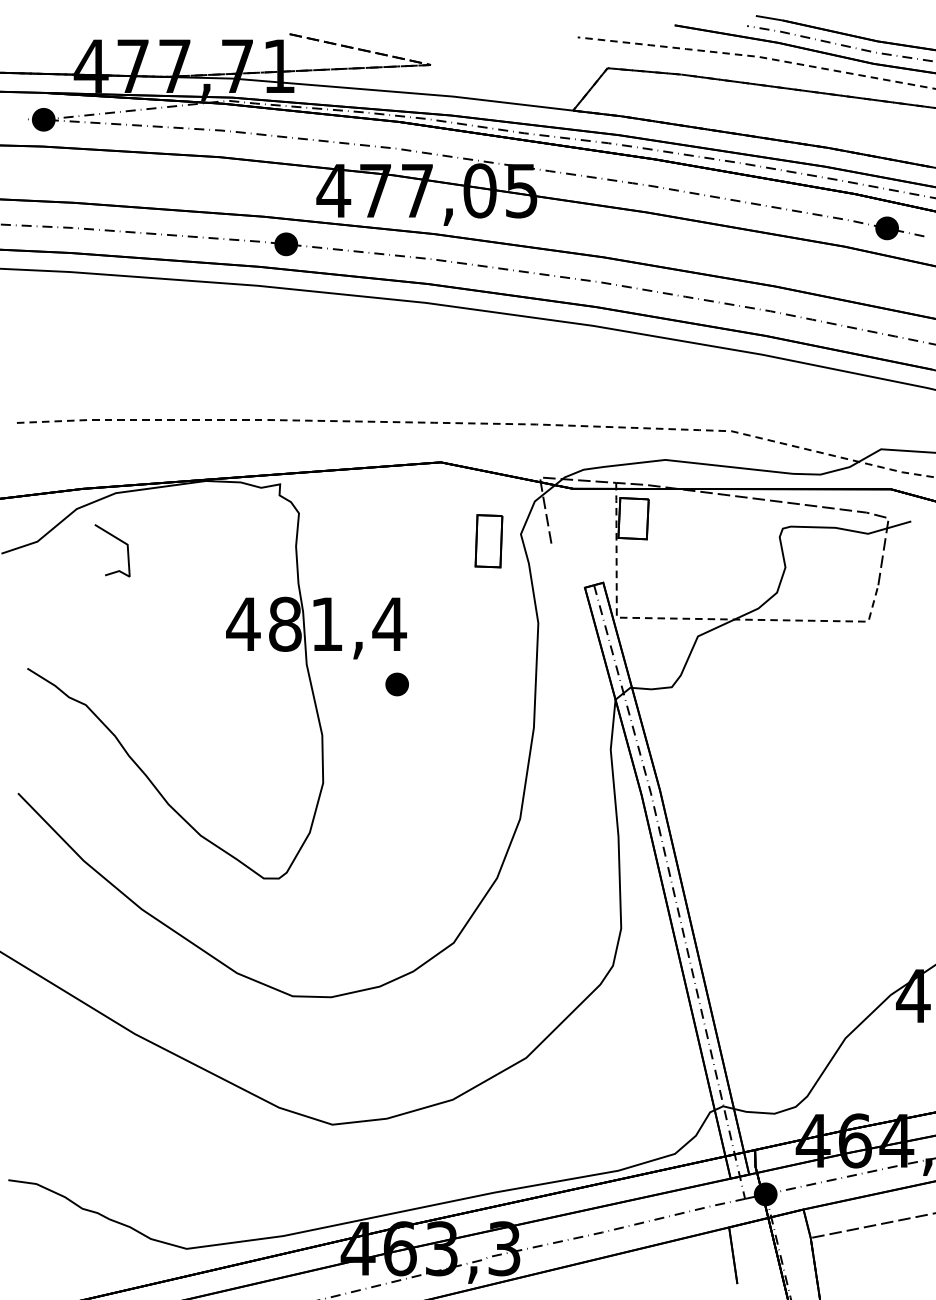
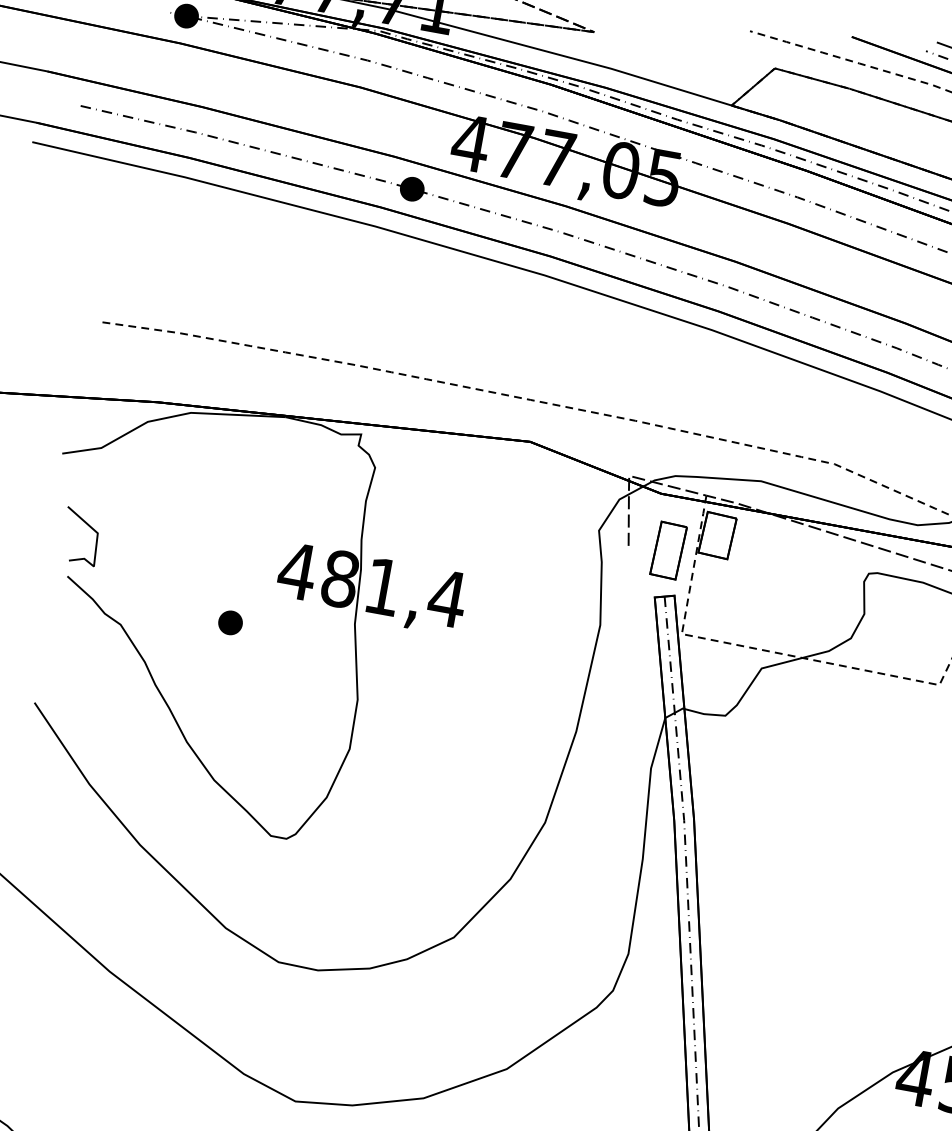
line: (118, 540) -> (89, 527), moved
part: (488, 541) -> (668, 550), moved
part: (396, 684) -> (229, 622), moved

